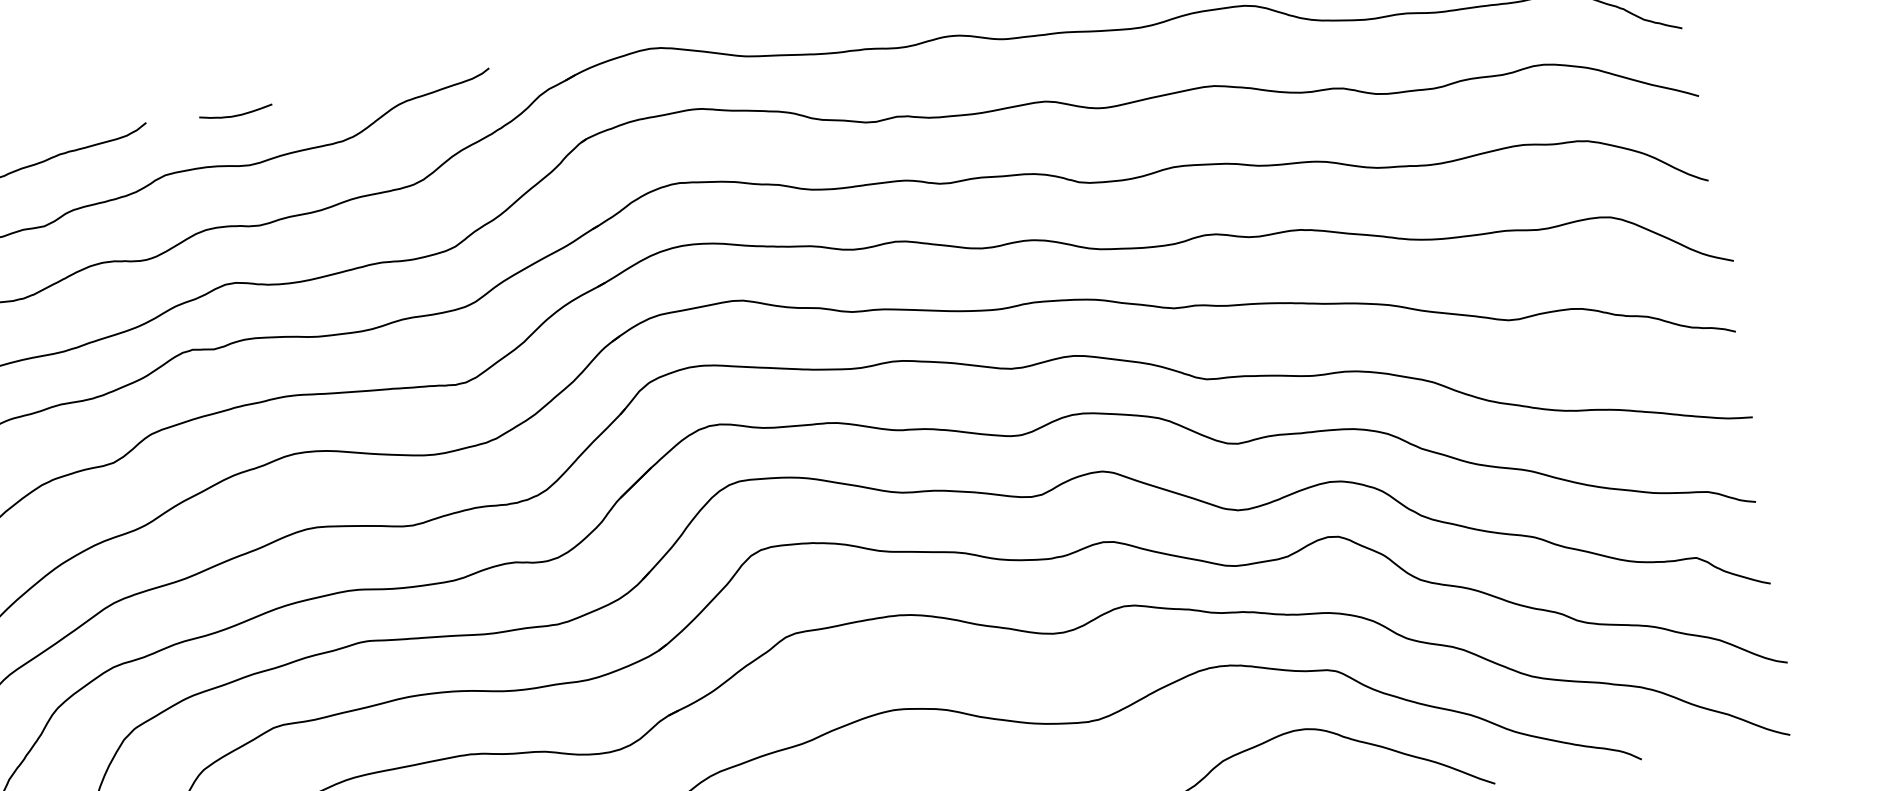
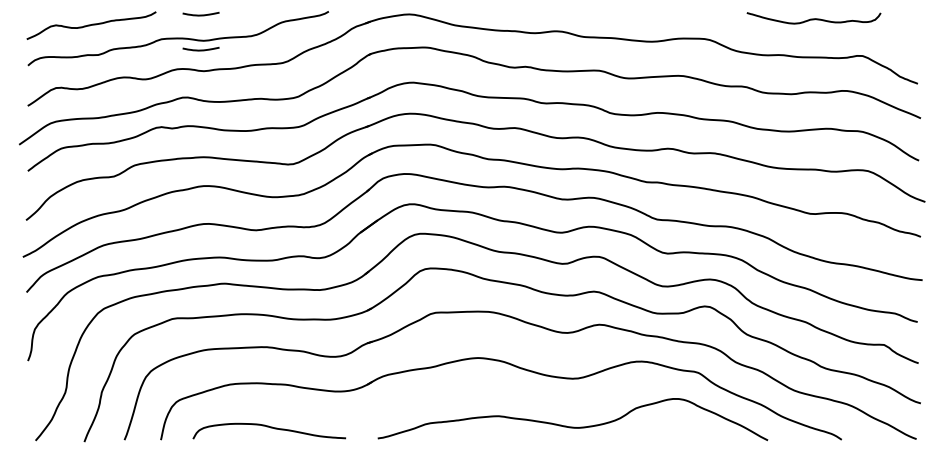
curve: (245, 183) -> (200, 49), added

